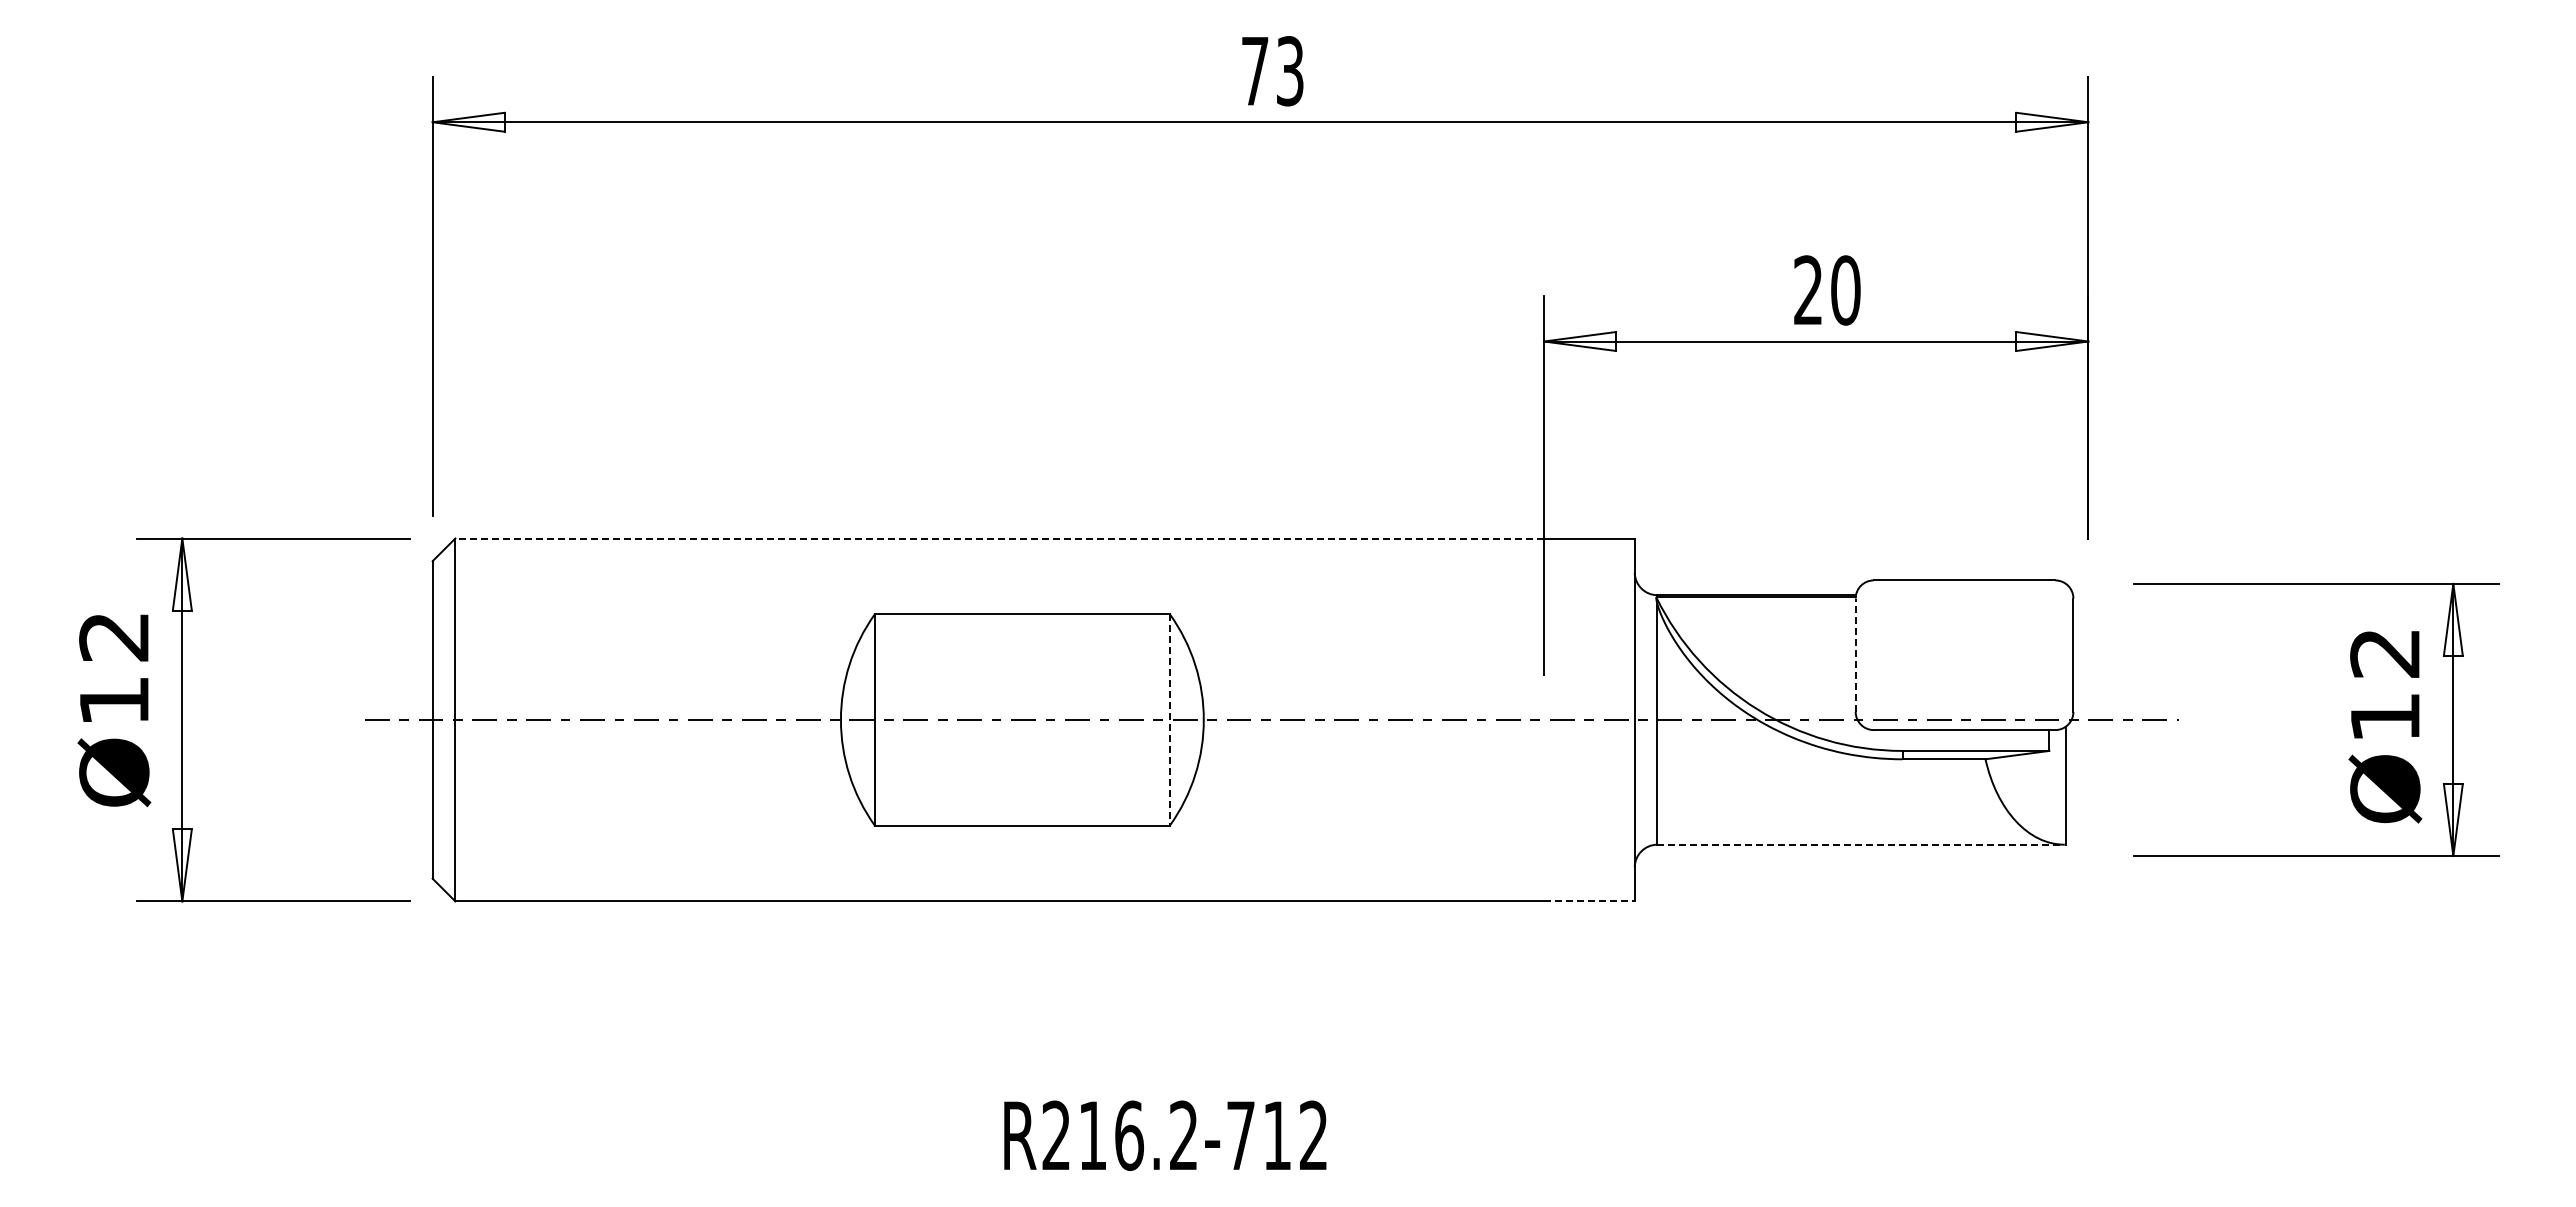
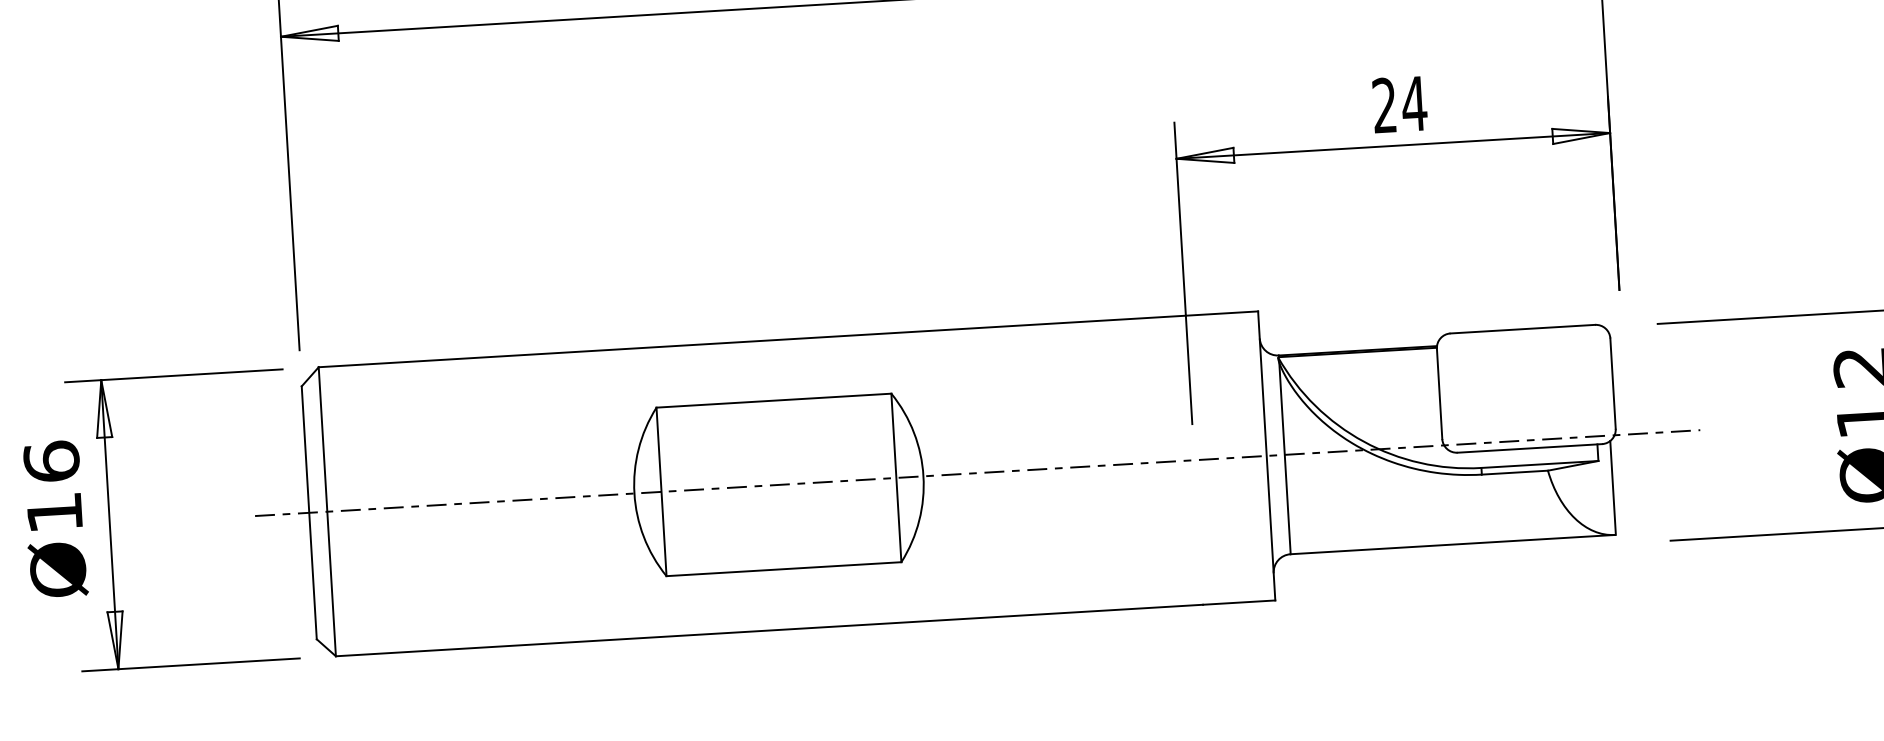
text: (1845, 290) -> (1414, 103), 20 -> 24
line: (999, 538) -> (752, 341), dashed -> solid
text: (114, 636) -> (51, 461), Ø12 -> Ø16
line: (1855, 655) -> (1439, 394), dashed -> solid
line: (1169, 719) -> (896, 477), dashed -> solid
line: (1860, 844) -> (1452, 544), dashed -> solid
line: (1589, 901) -> (1239, 602), dashed -> solid

